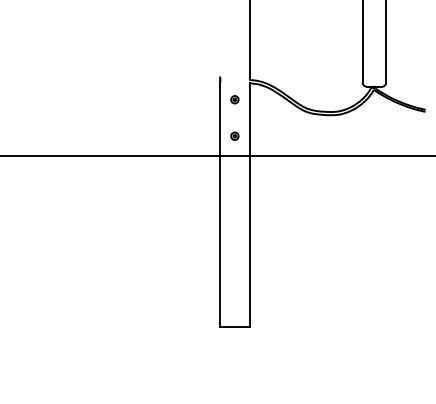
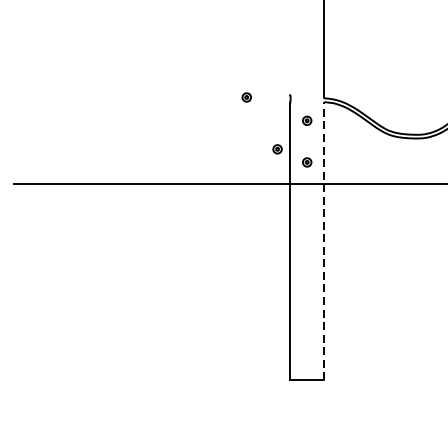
part: (181, 78) -> (246, 96), added
part: (208, 124) -> (277, 149), added
line: (249, 204) -> (323, 240), solid -> dashed

